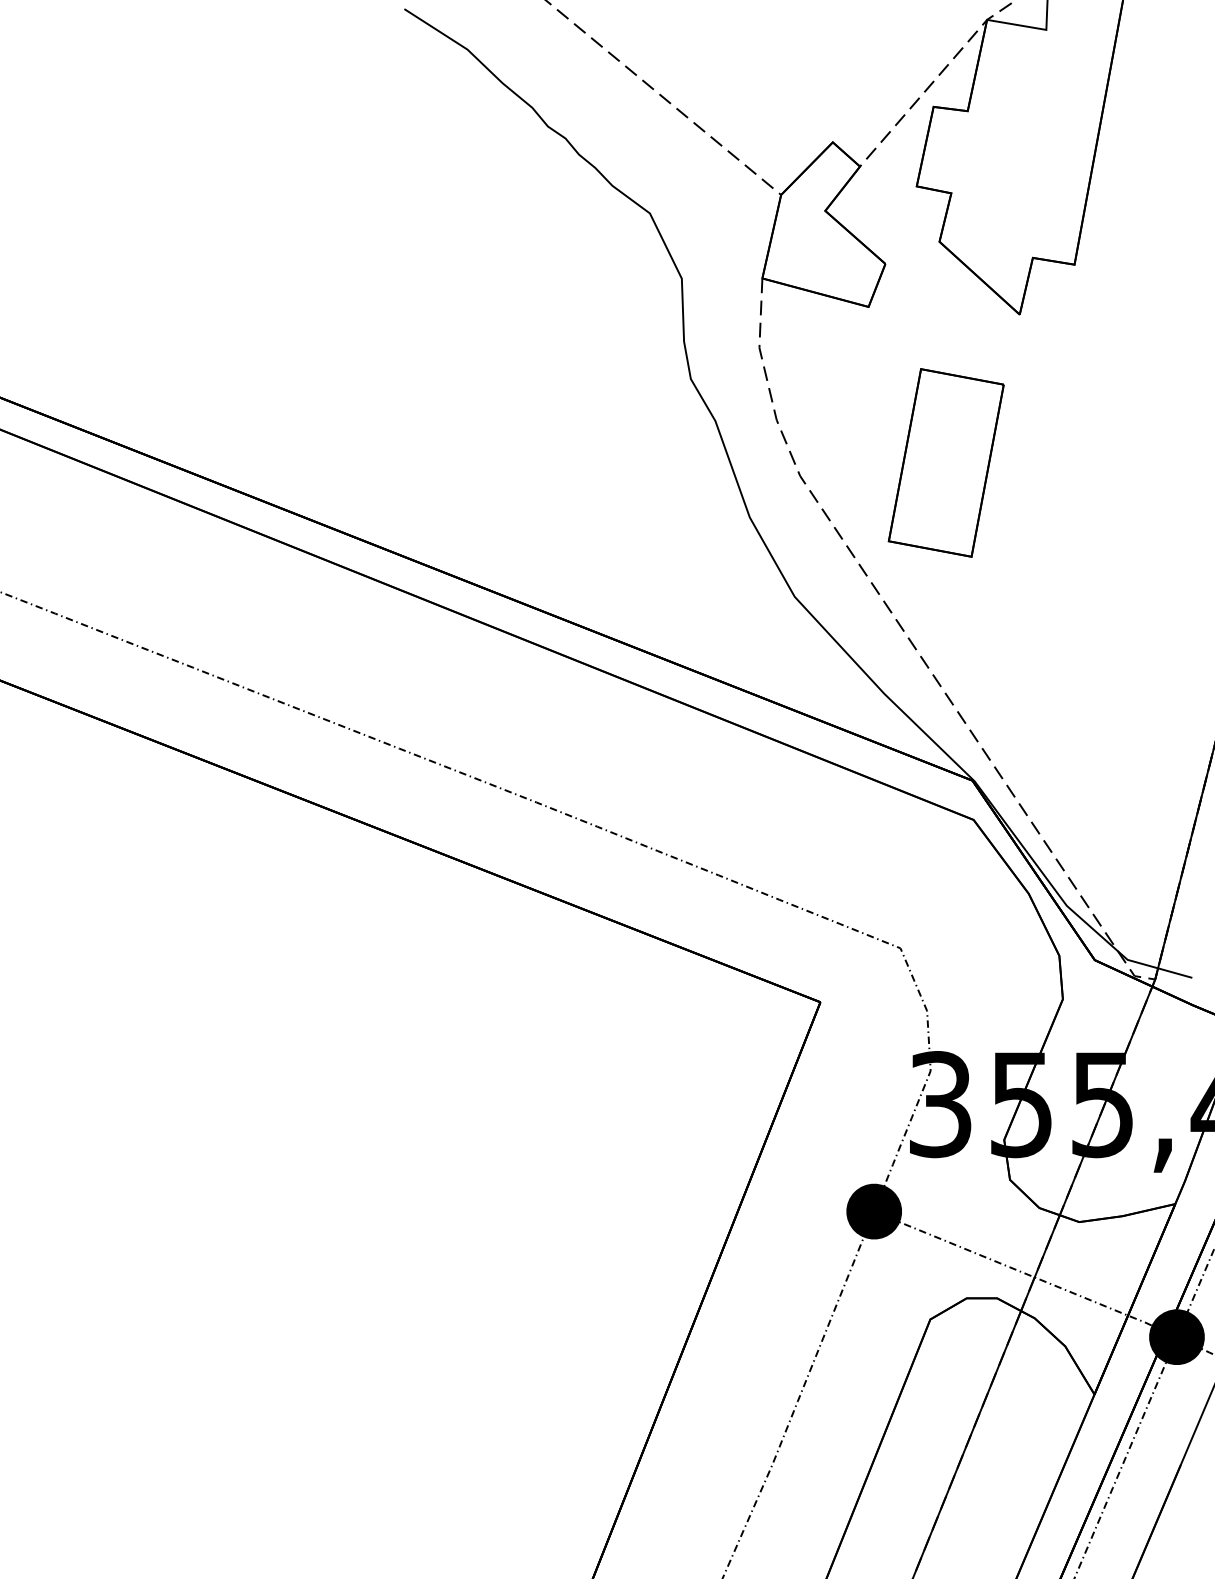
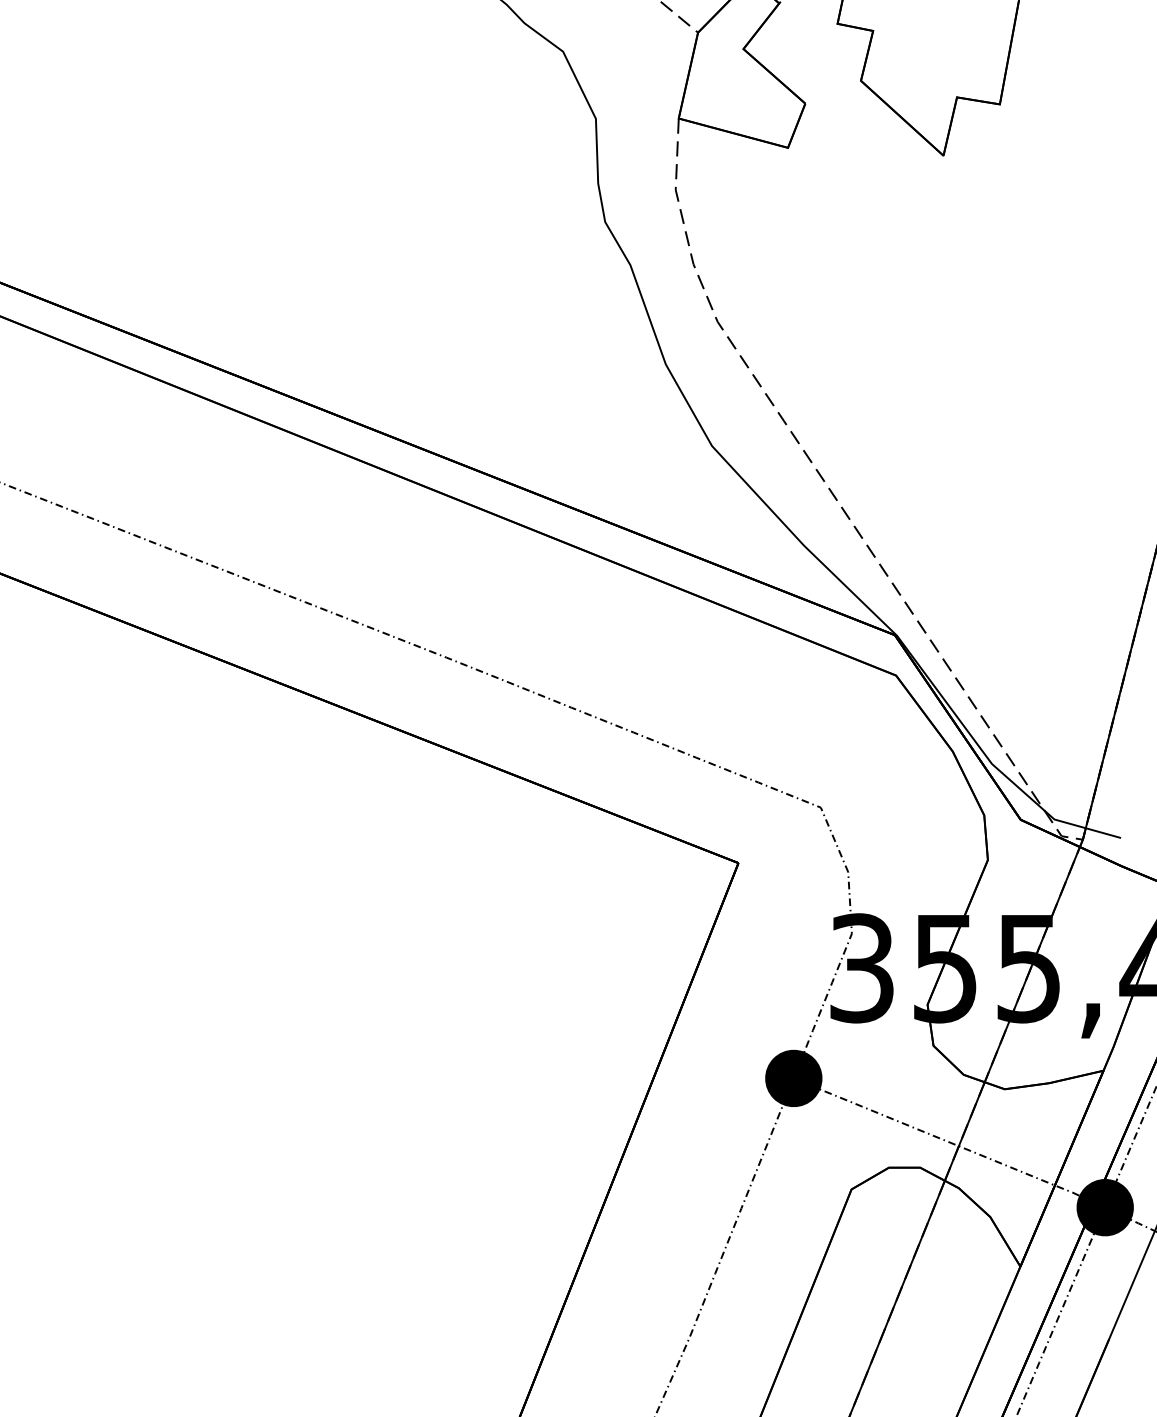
part: (945, 462) -> (867, 307), removed

